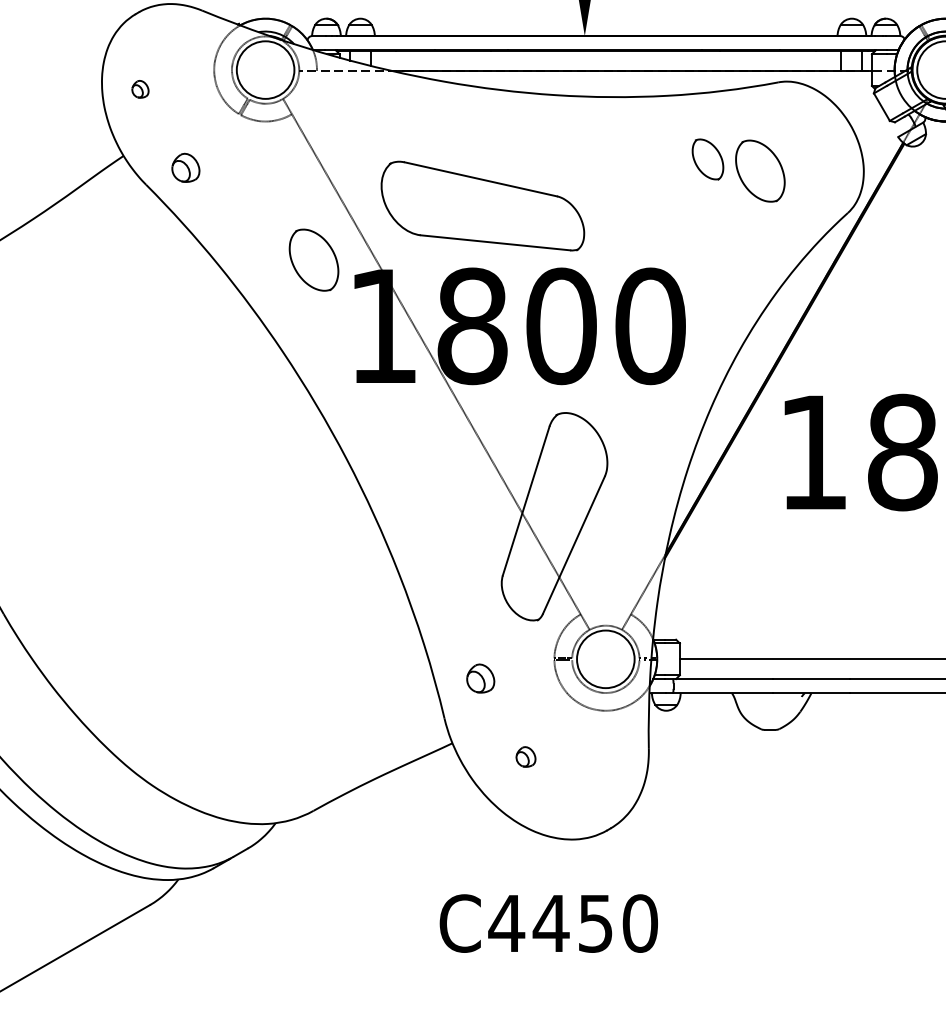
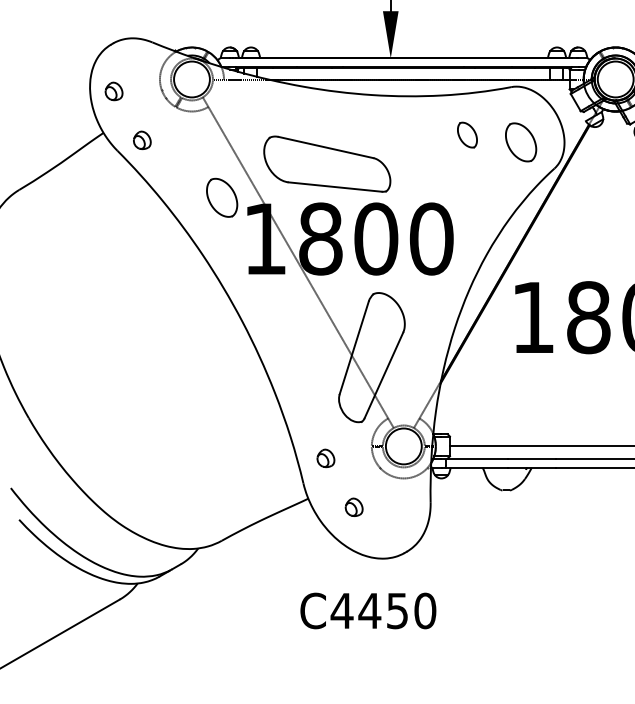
part: (139, 89) -> (113, 91), size x1.67
part: (761, 171) -> (521, 142), moved
part: (524, 755) -> (353, 506), size x1.43

